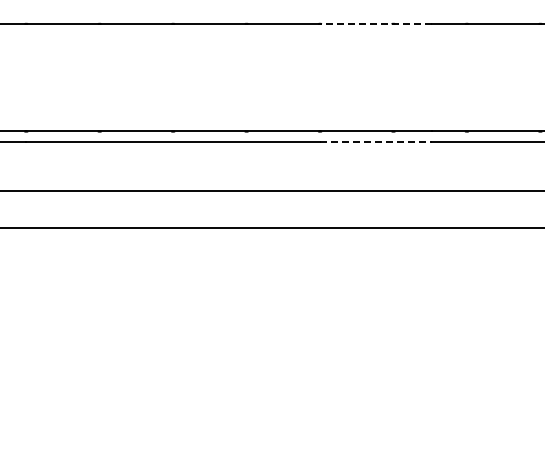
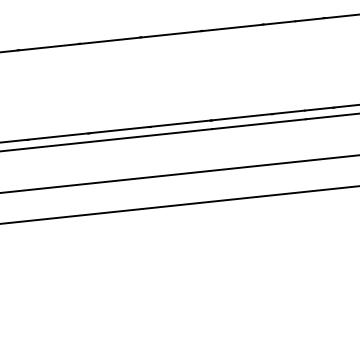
line: (375, 24) -> (248, 26), dashed -> solid
line: (376, 141) -> (259, 123), dashed -> solid

